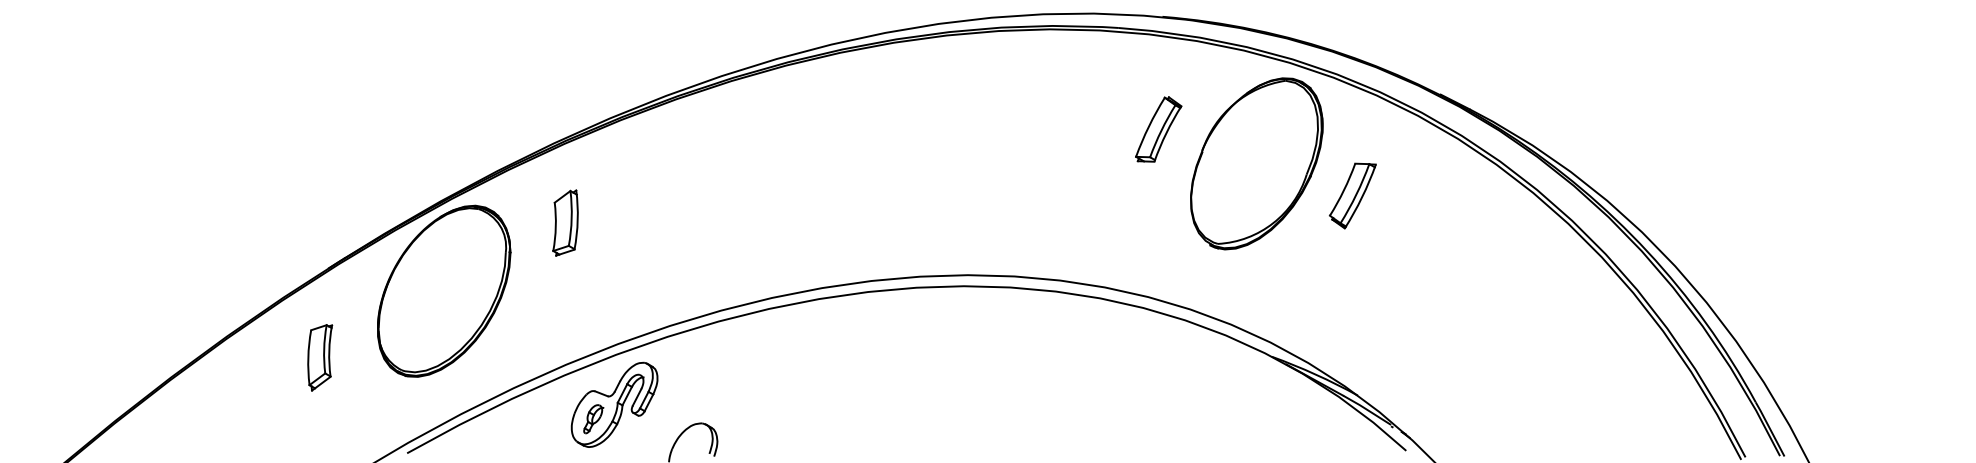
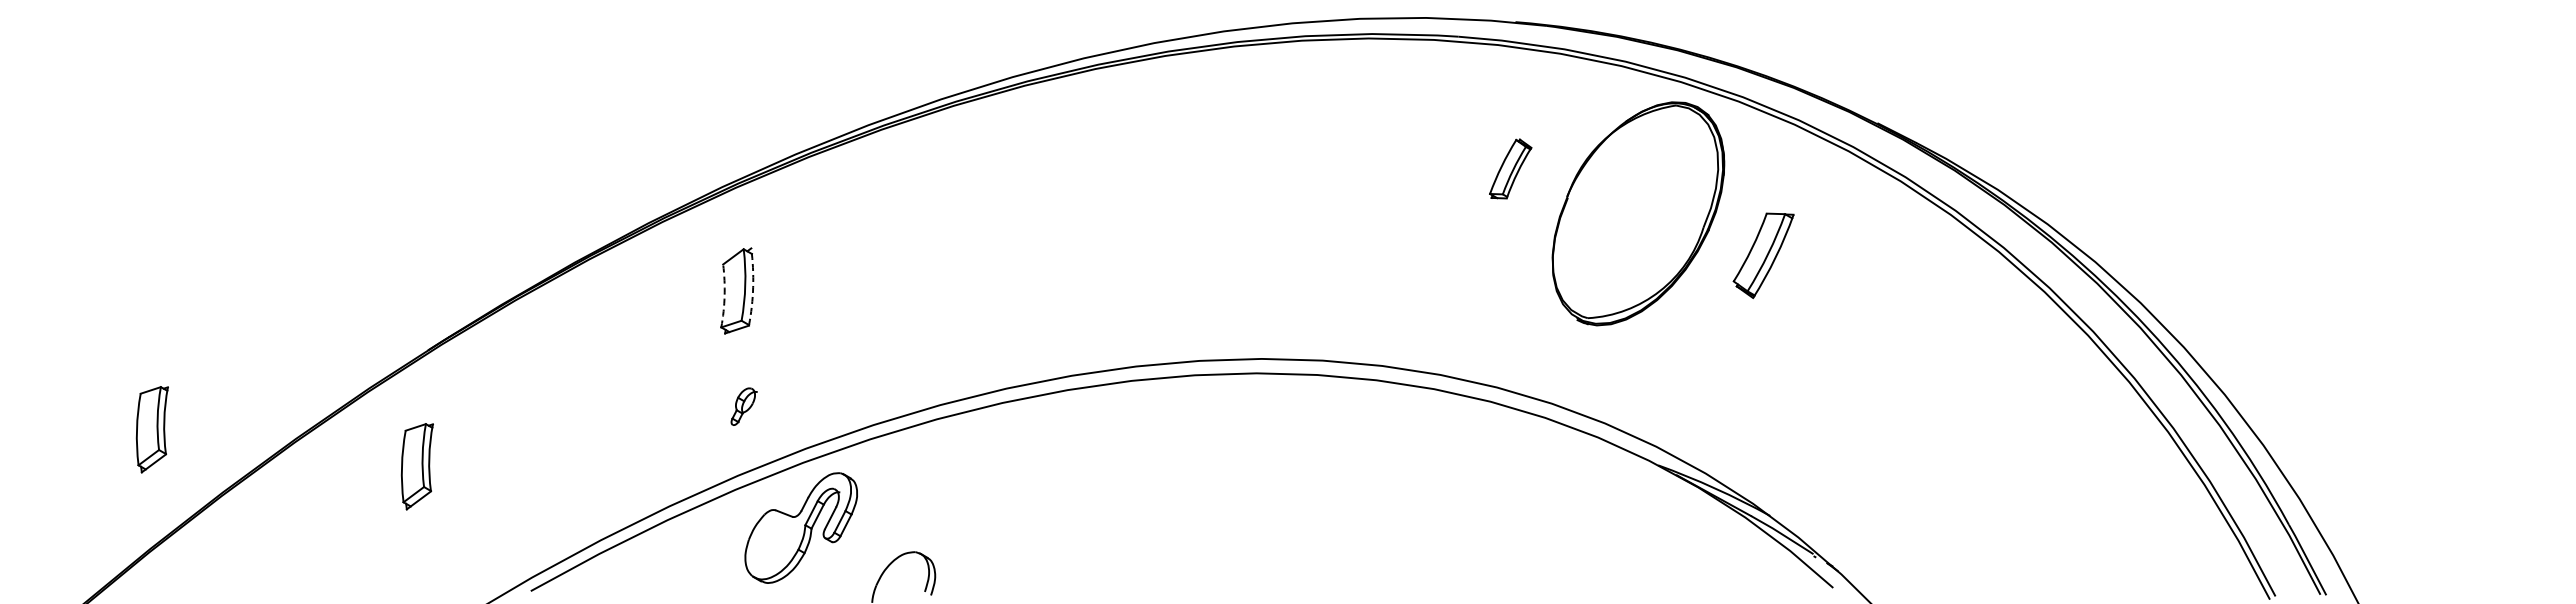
part: (1158, 129) -> (1510, 168), size x0.7
arc: (577, 220) -> (753, 287), solid -> dashed
arc: (555, 227) -> (724, 296), solid -> dashed
part: (443, 290) -> (578, 379), removed
part: (116, 329) -> (151, 429), added
part: (593, 419) -> (743, 406), moved

